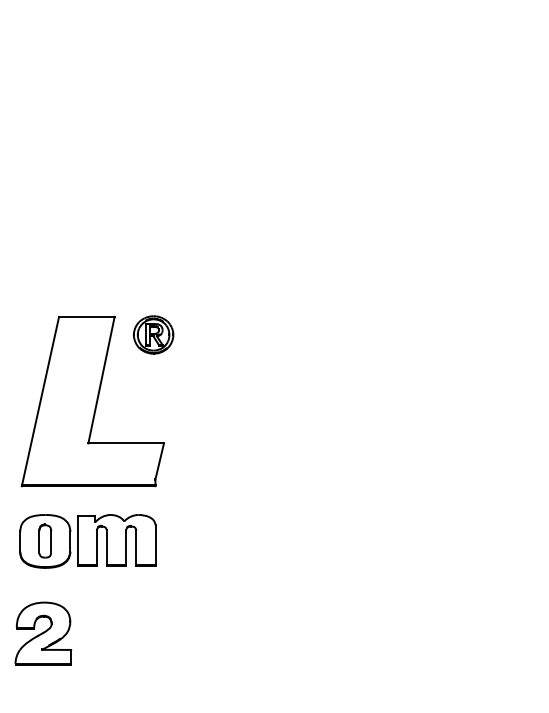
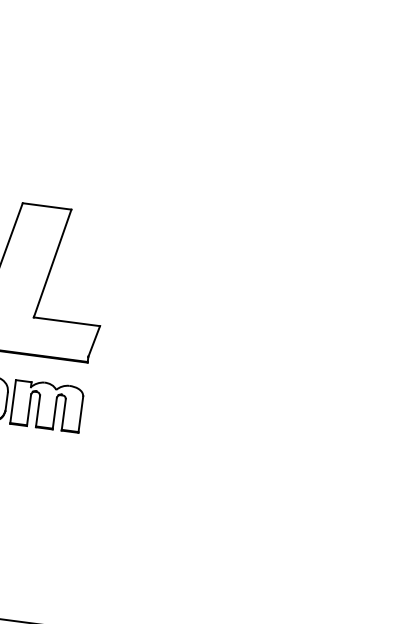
part: (153, 334) -> (103, 229), removed

